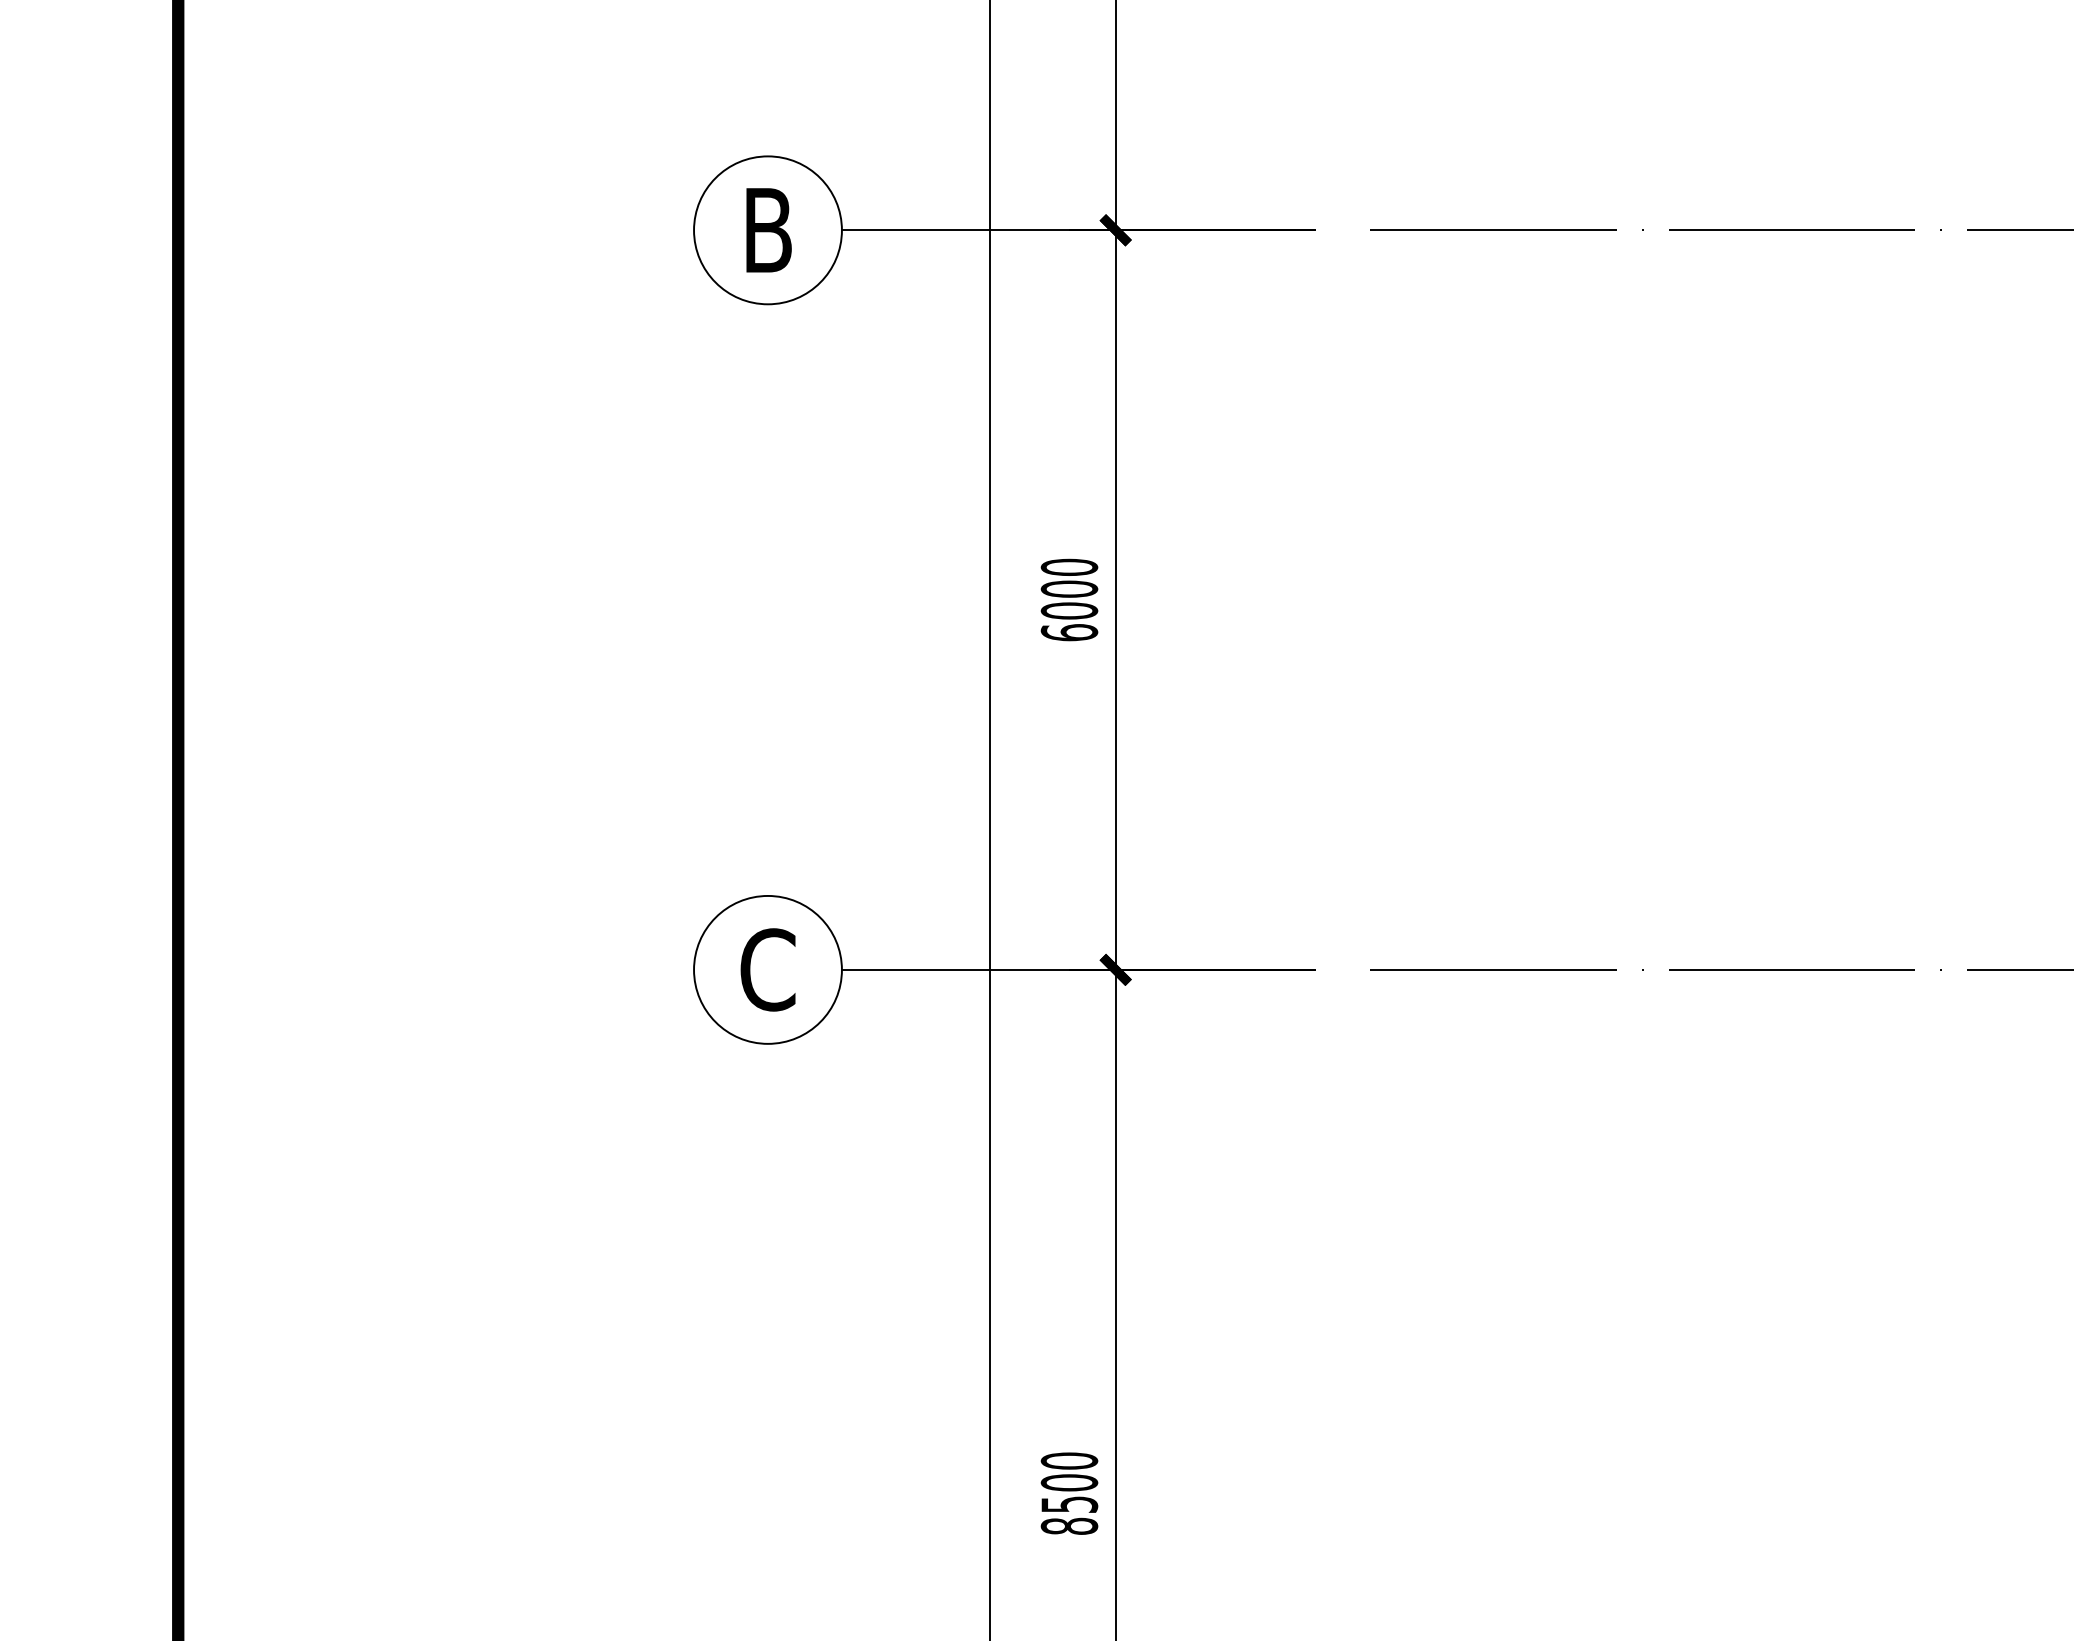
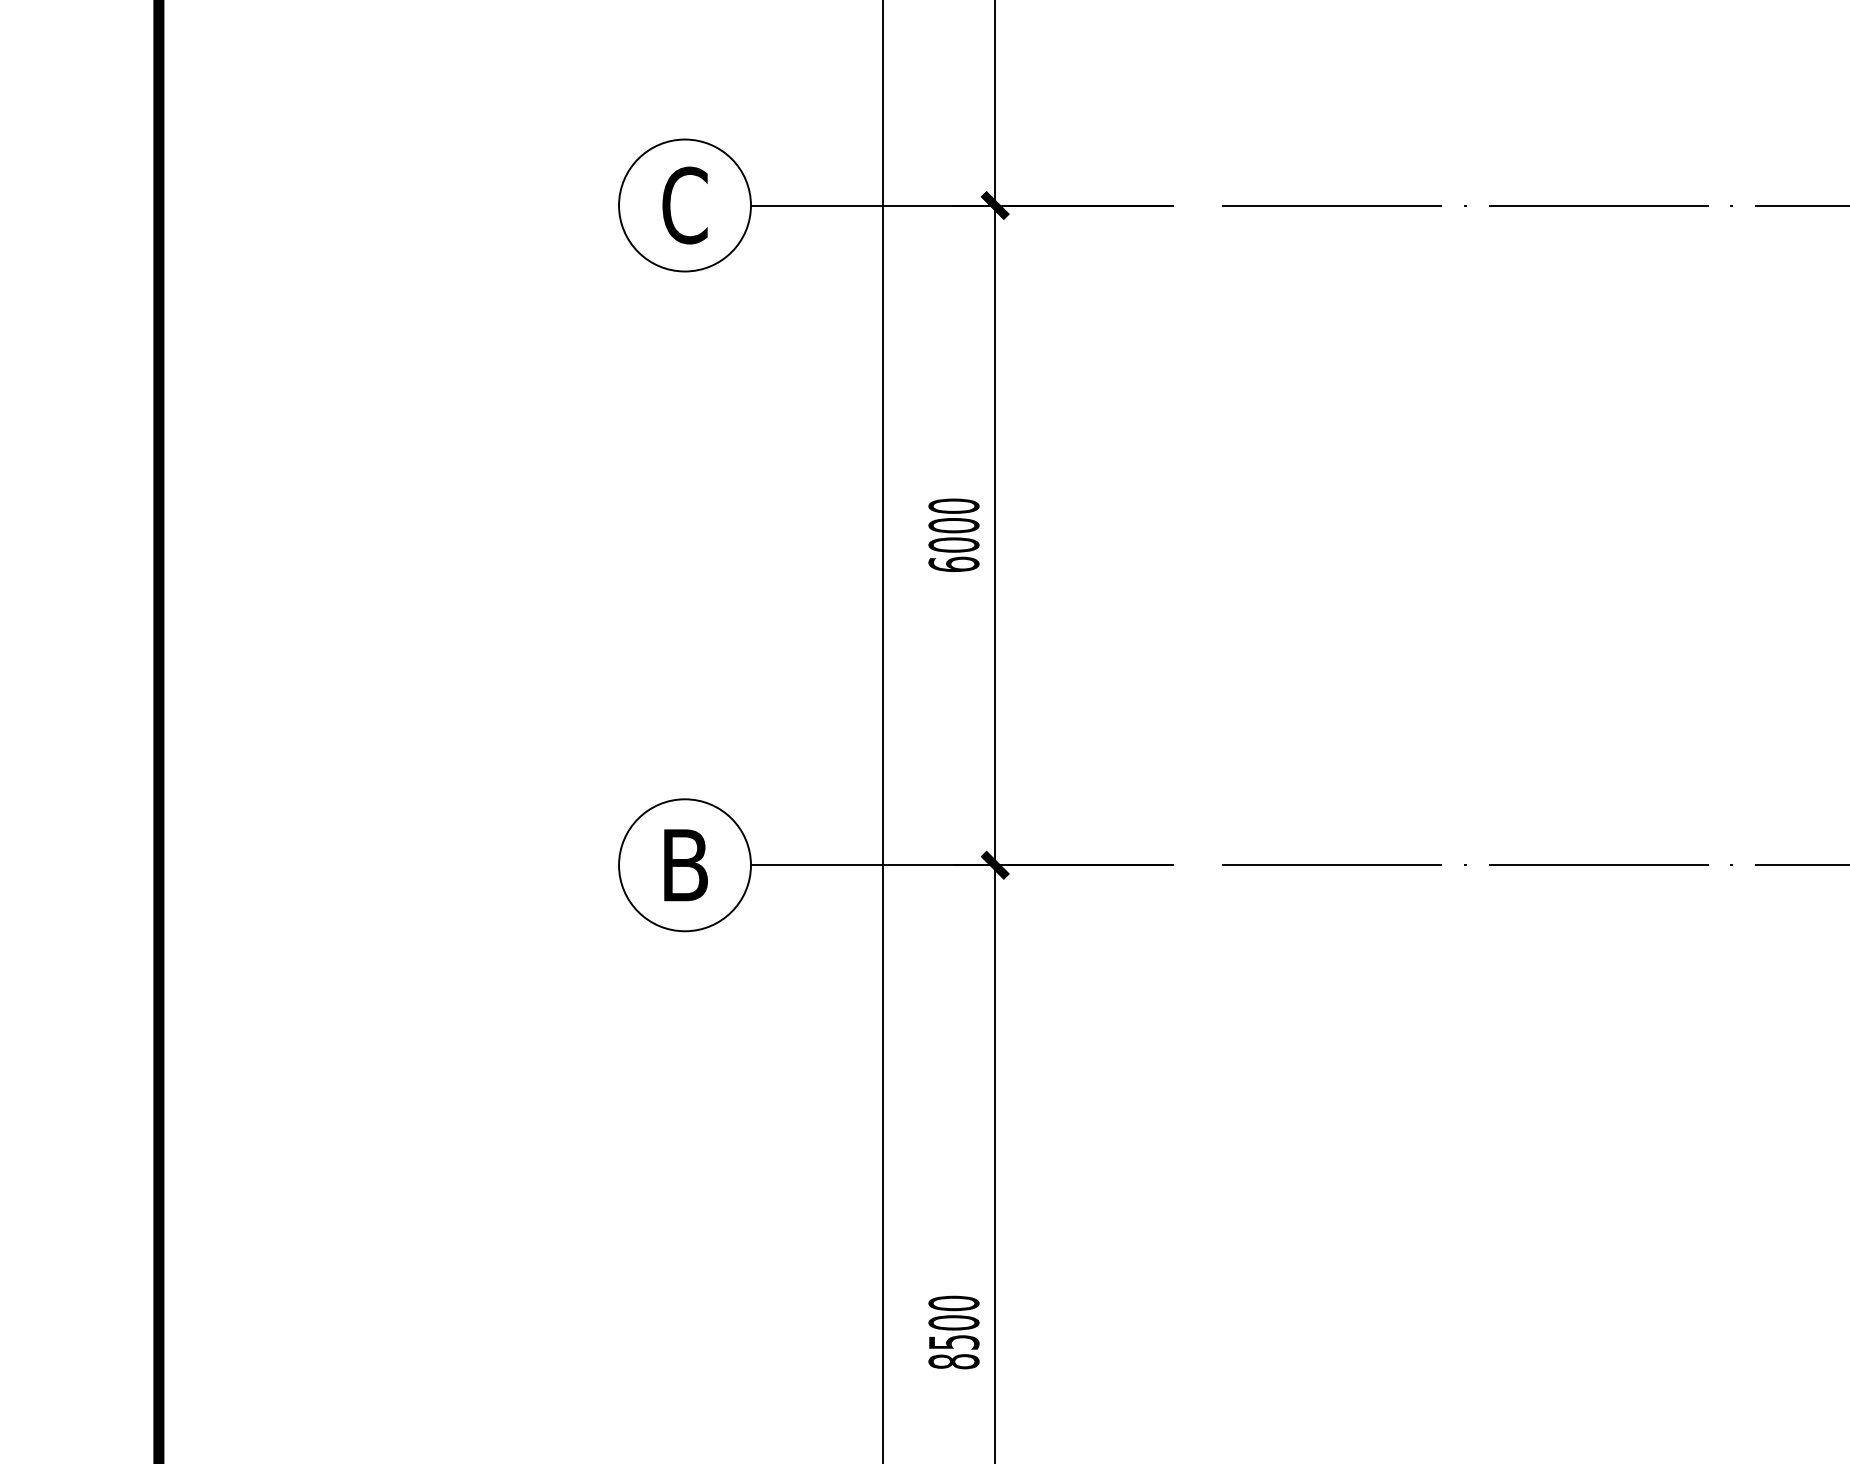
text: (767, 230) -> (684, 205), B -> C
text: (767, 969) -> (684, 864), C -> B

